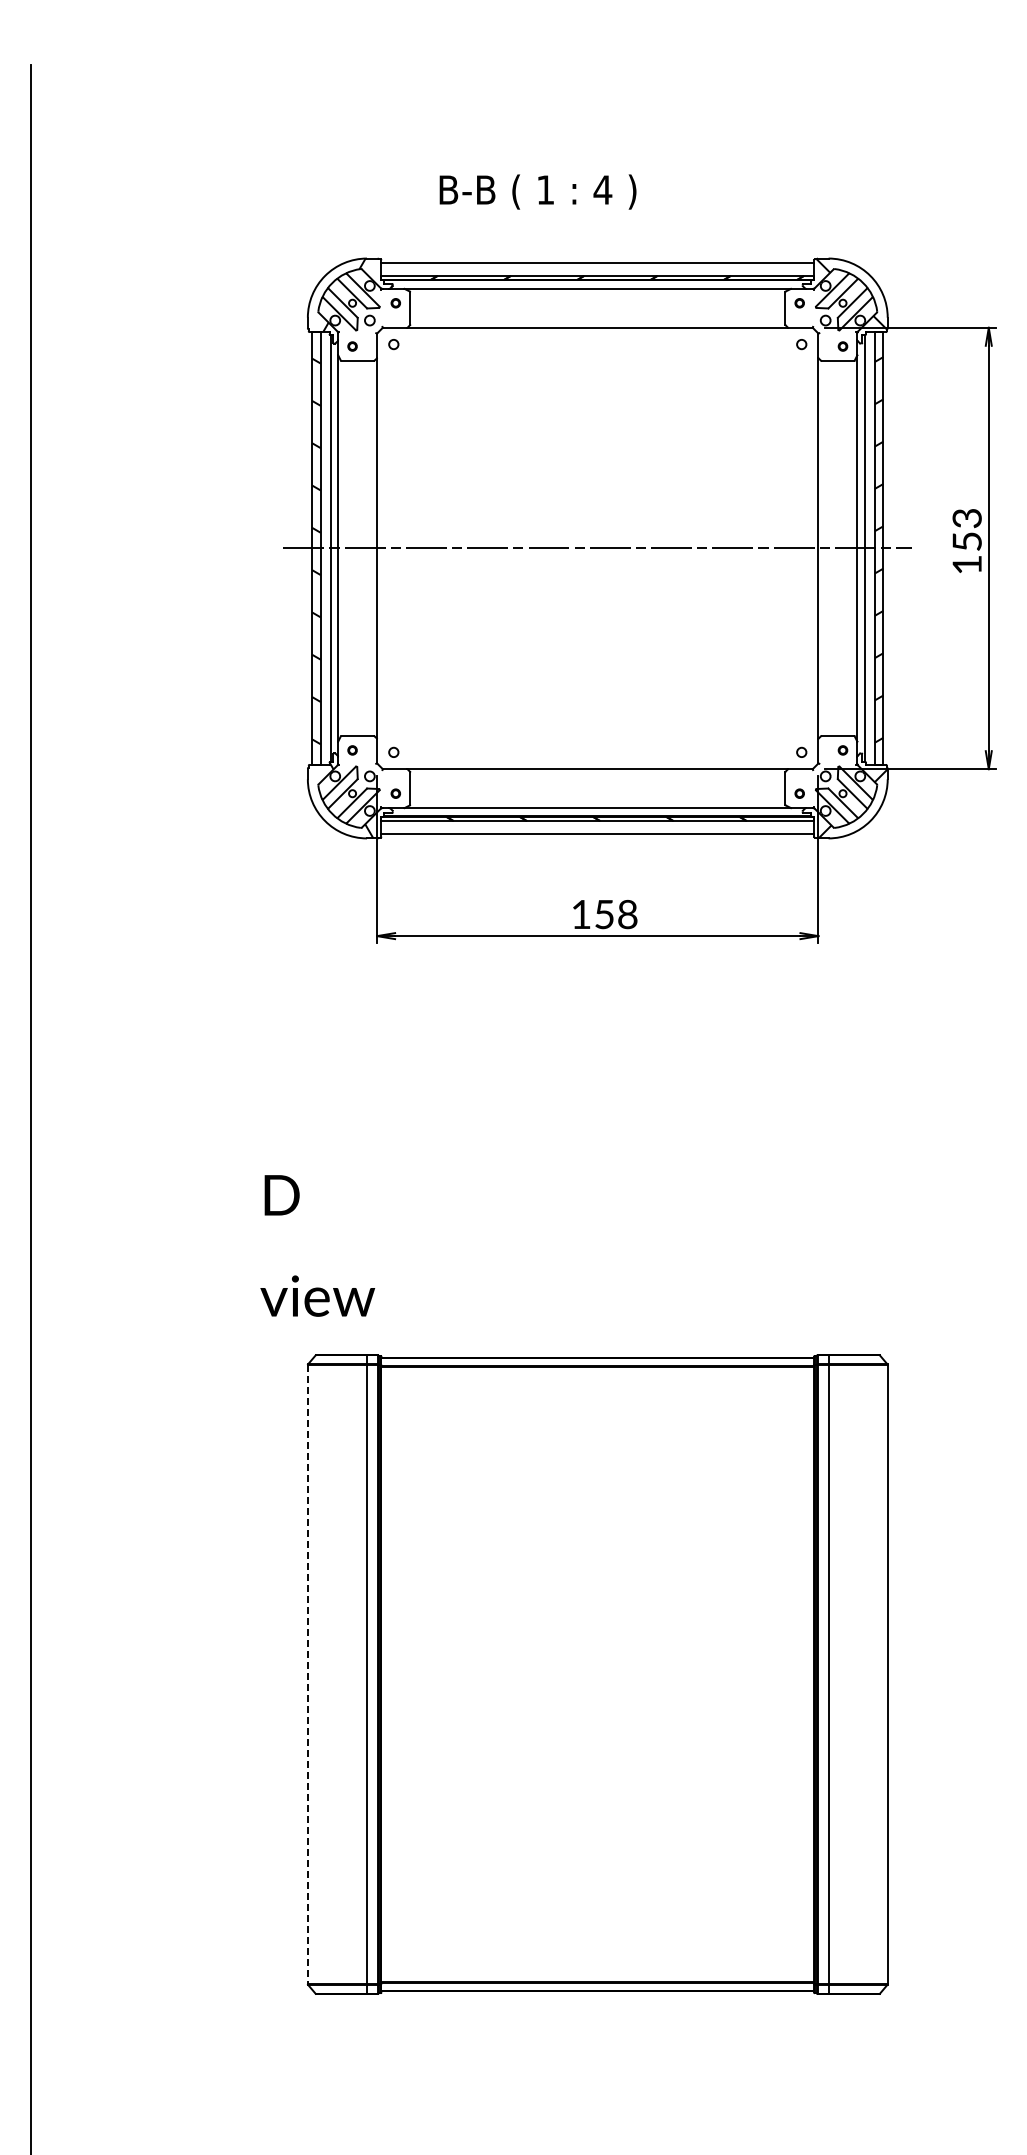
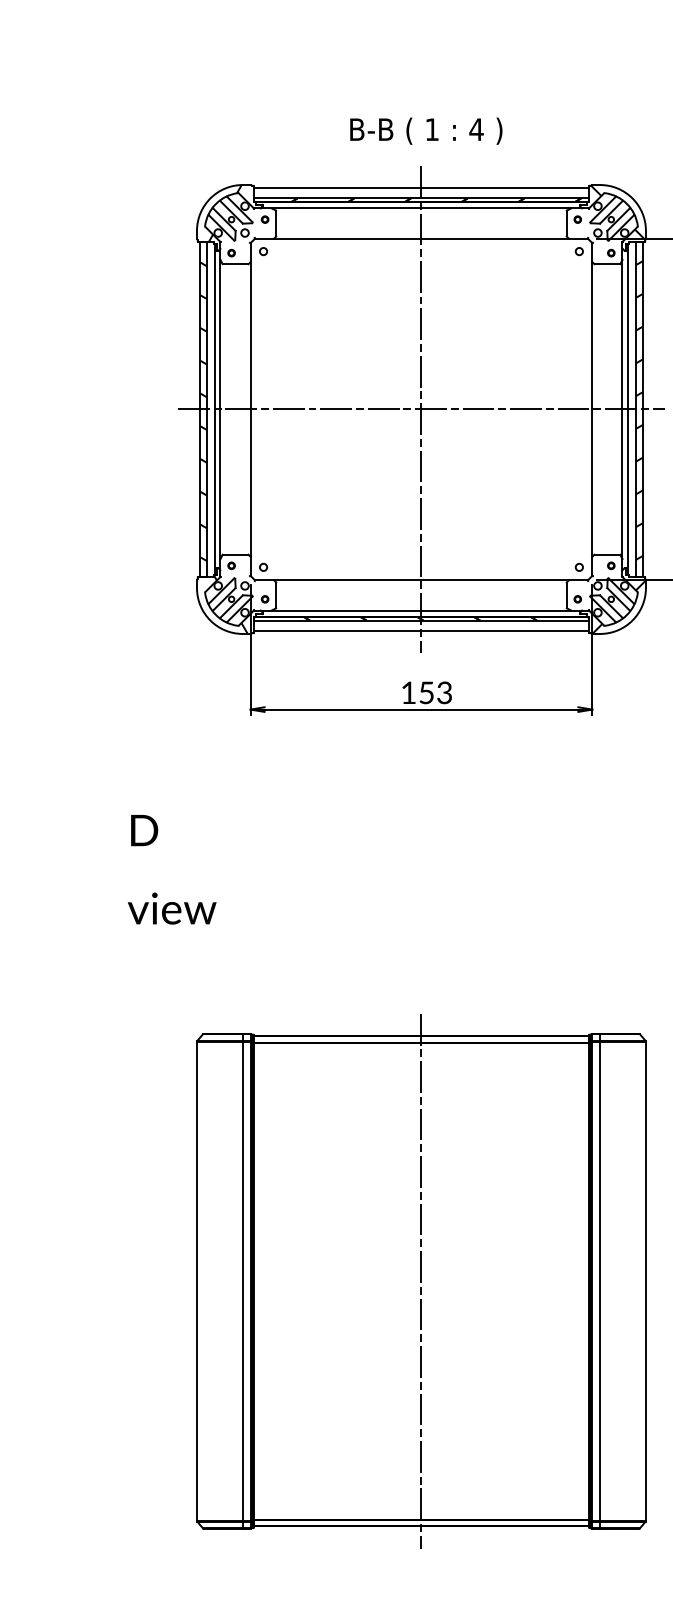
text: (537, 191) -> (425, 130), moved
line: (597, 548) -> (421, 409), added
text: (627, 914) -> (444, 692), 158 -> 153
text: (317, 1245) -> (171, 869), moved
line: (307, 1674) -> (196, 1281), dashed -> solid
line: (597, 1674) -> (421, 1281), added

